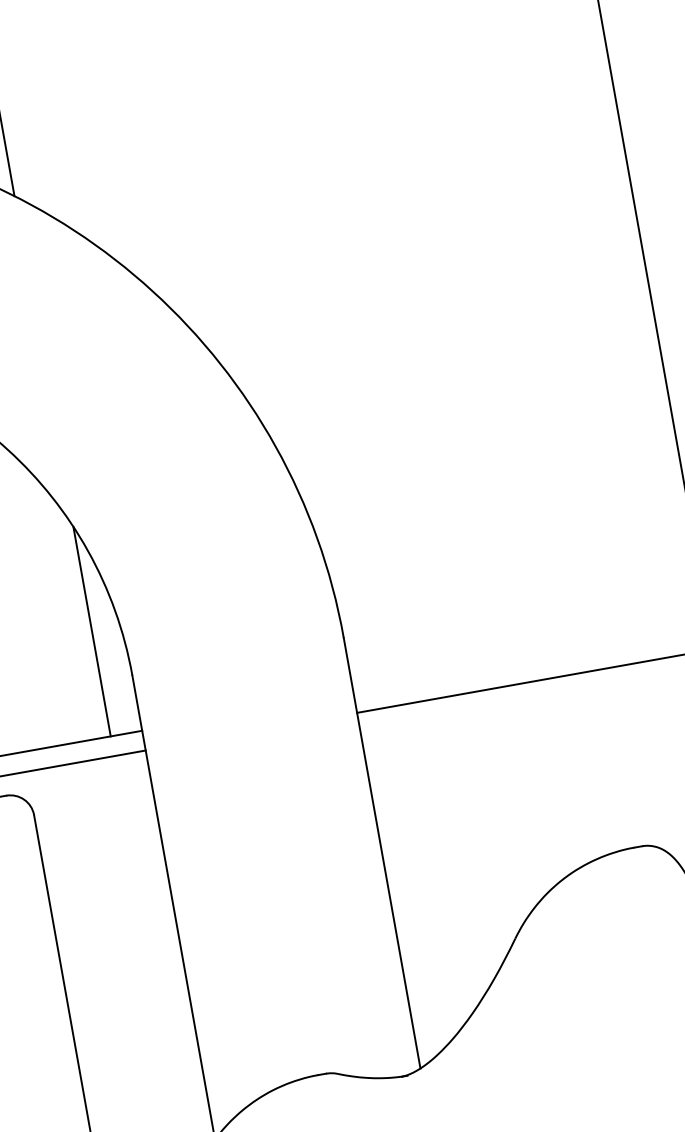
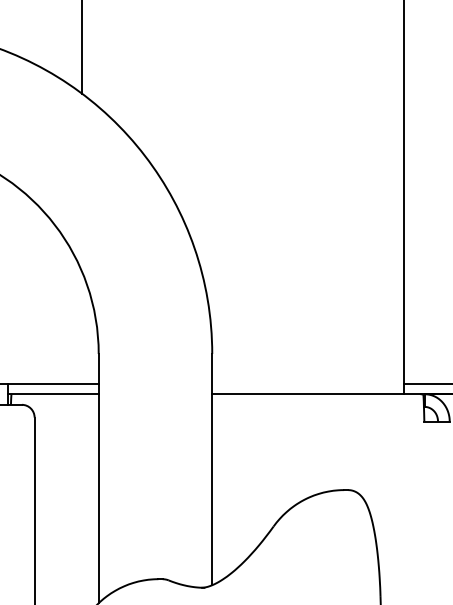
line: (91, 631) -> (81, 327), removed

